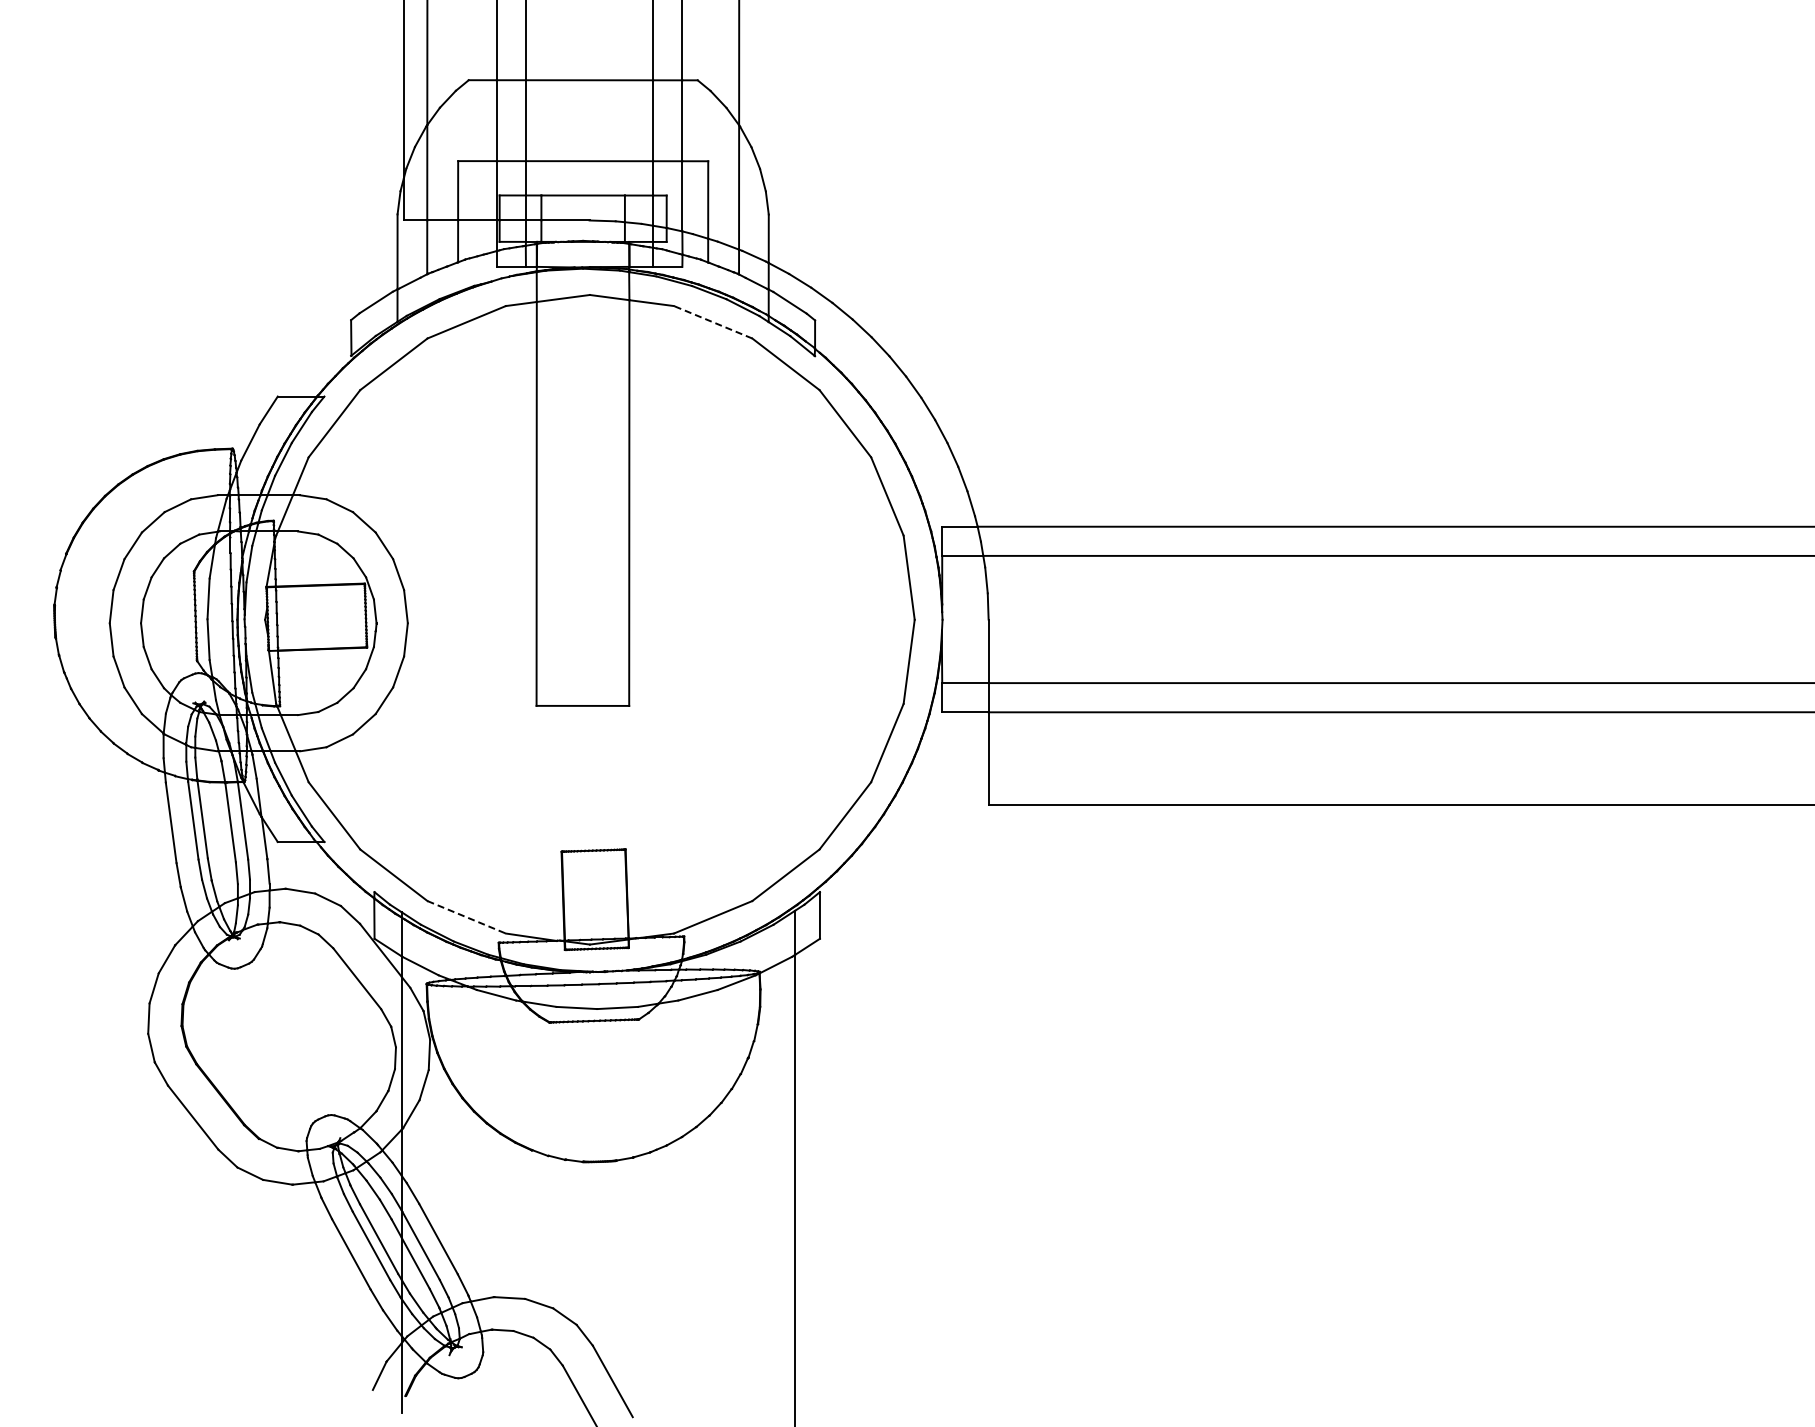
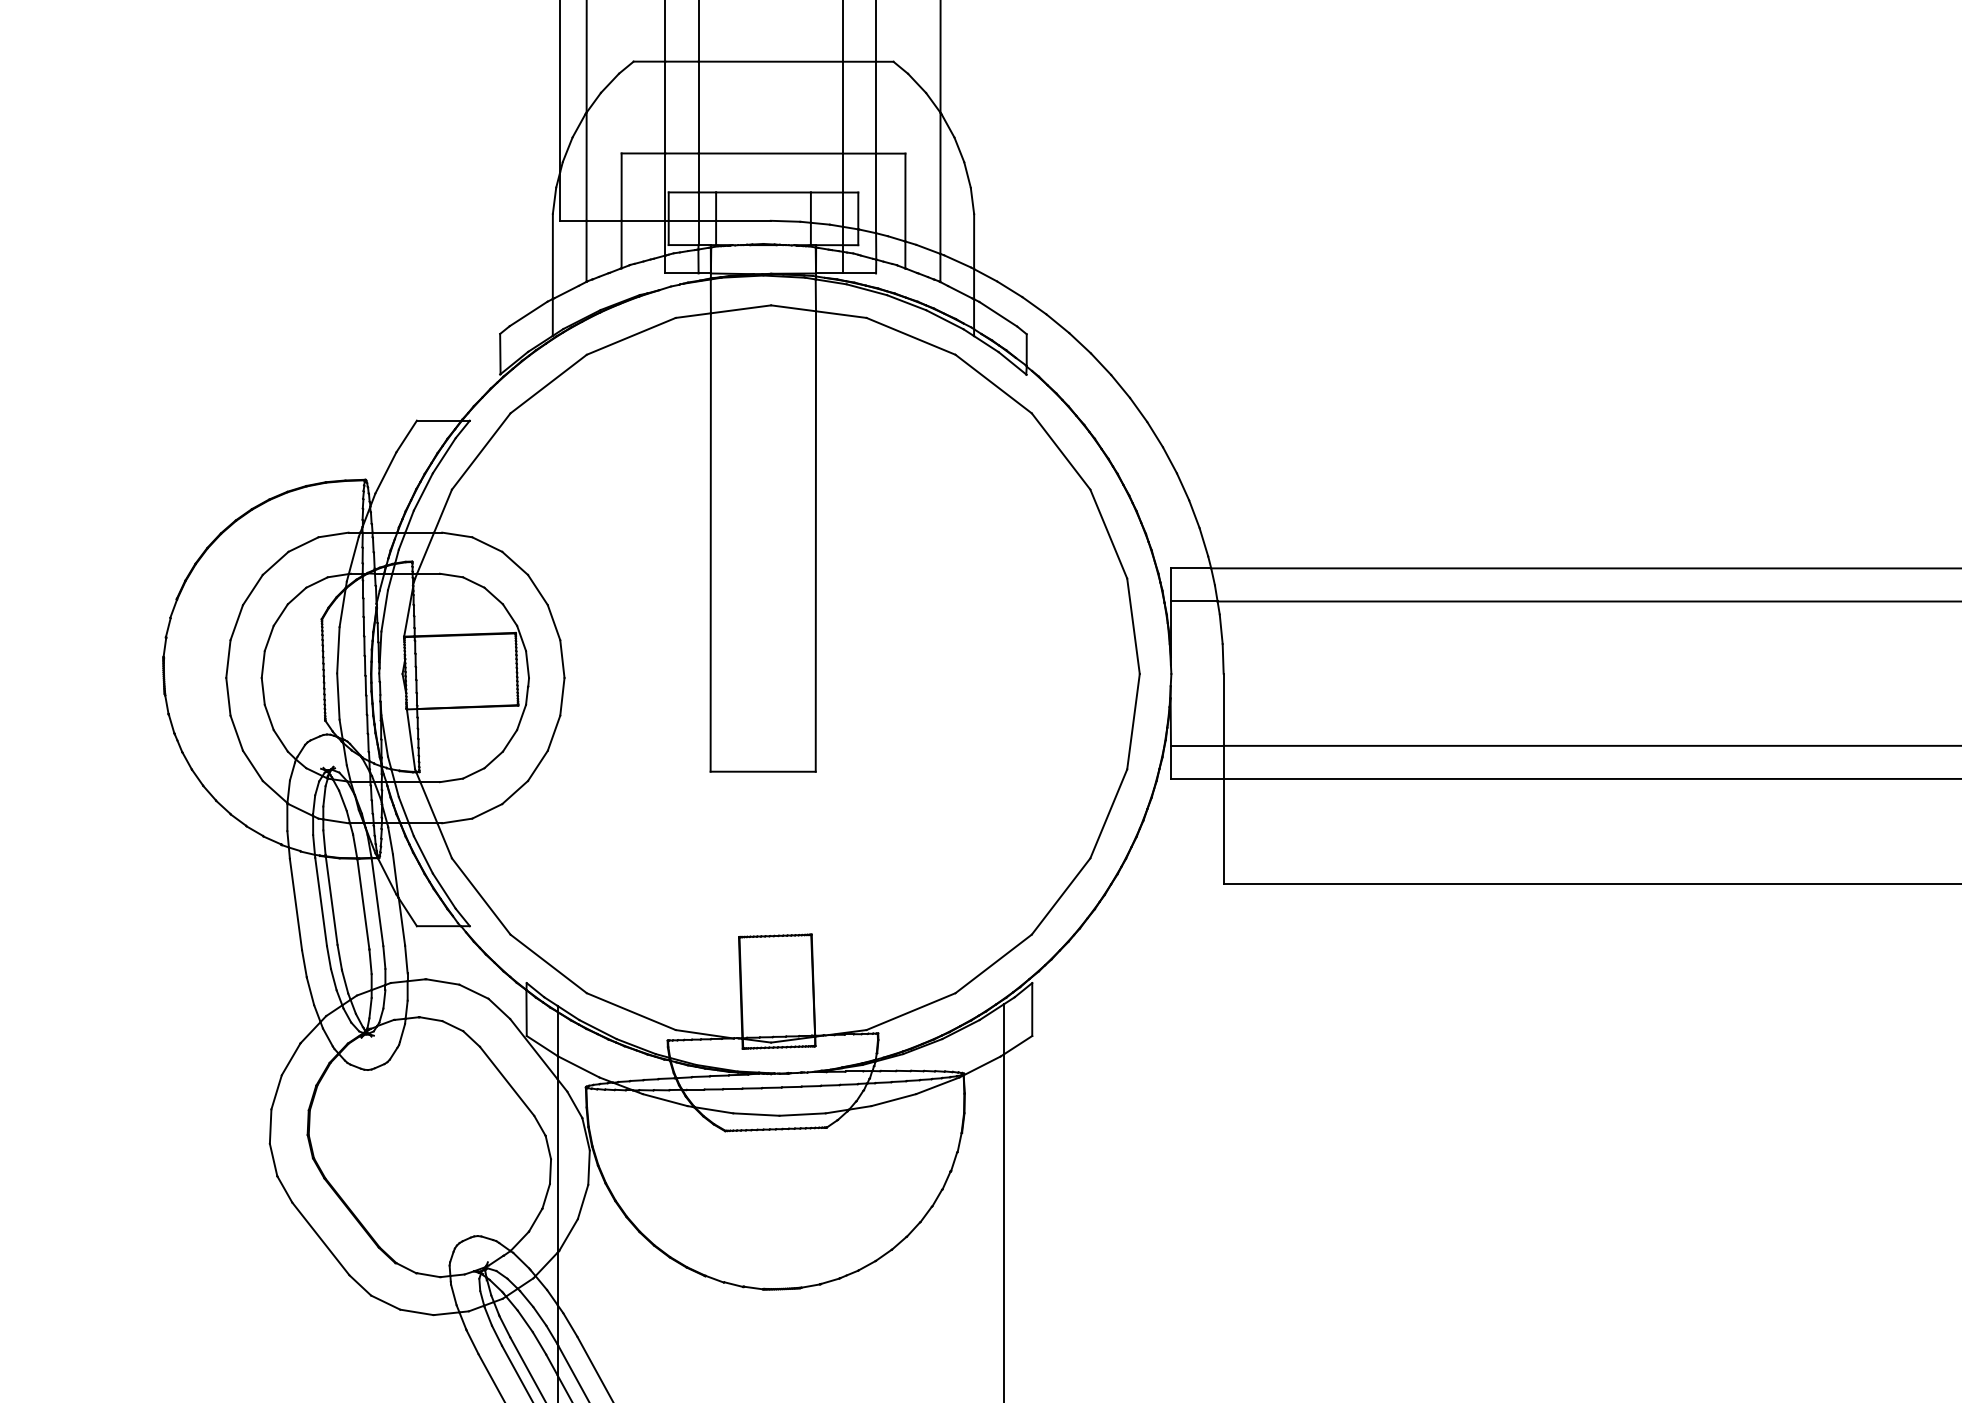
line: (712, 322) -> (910, 336), dashed -> solid
line: (467, 917) -> (632, 1011), dashed -> solid

